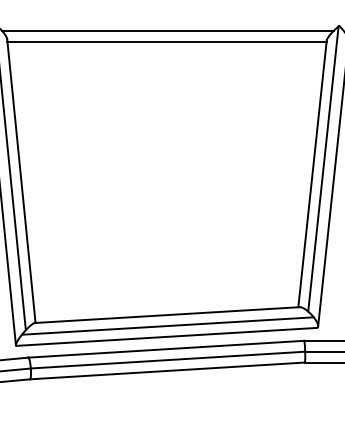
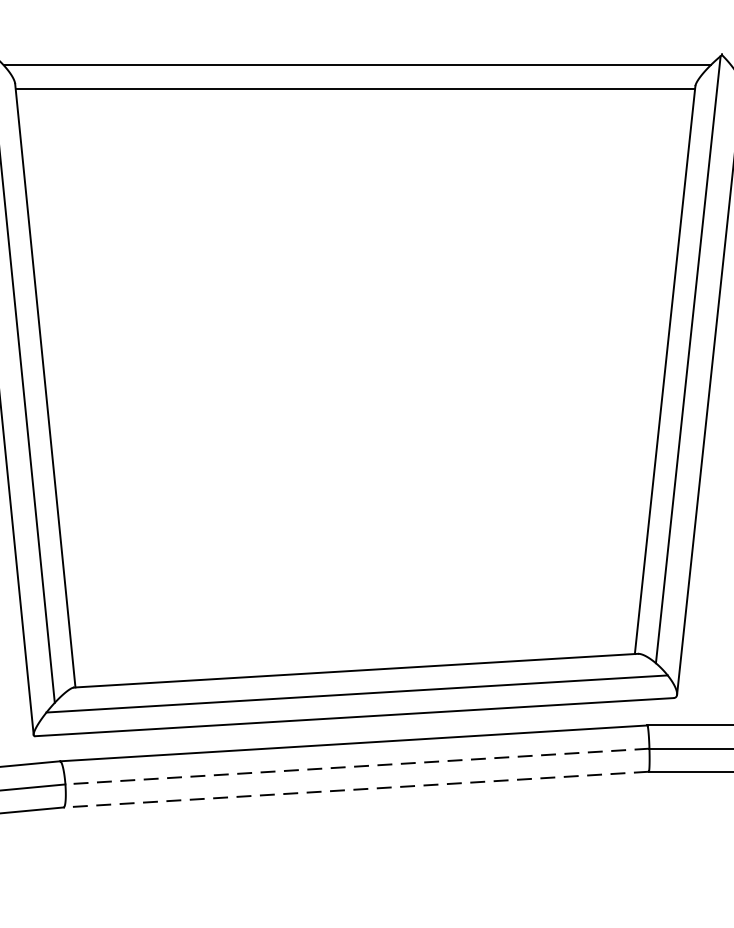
line: (167, 360) -> (356, 767), solid -> dashed
line: (167, 370) -> (356, 788), solid -> dashed

